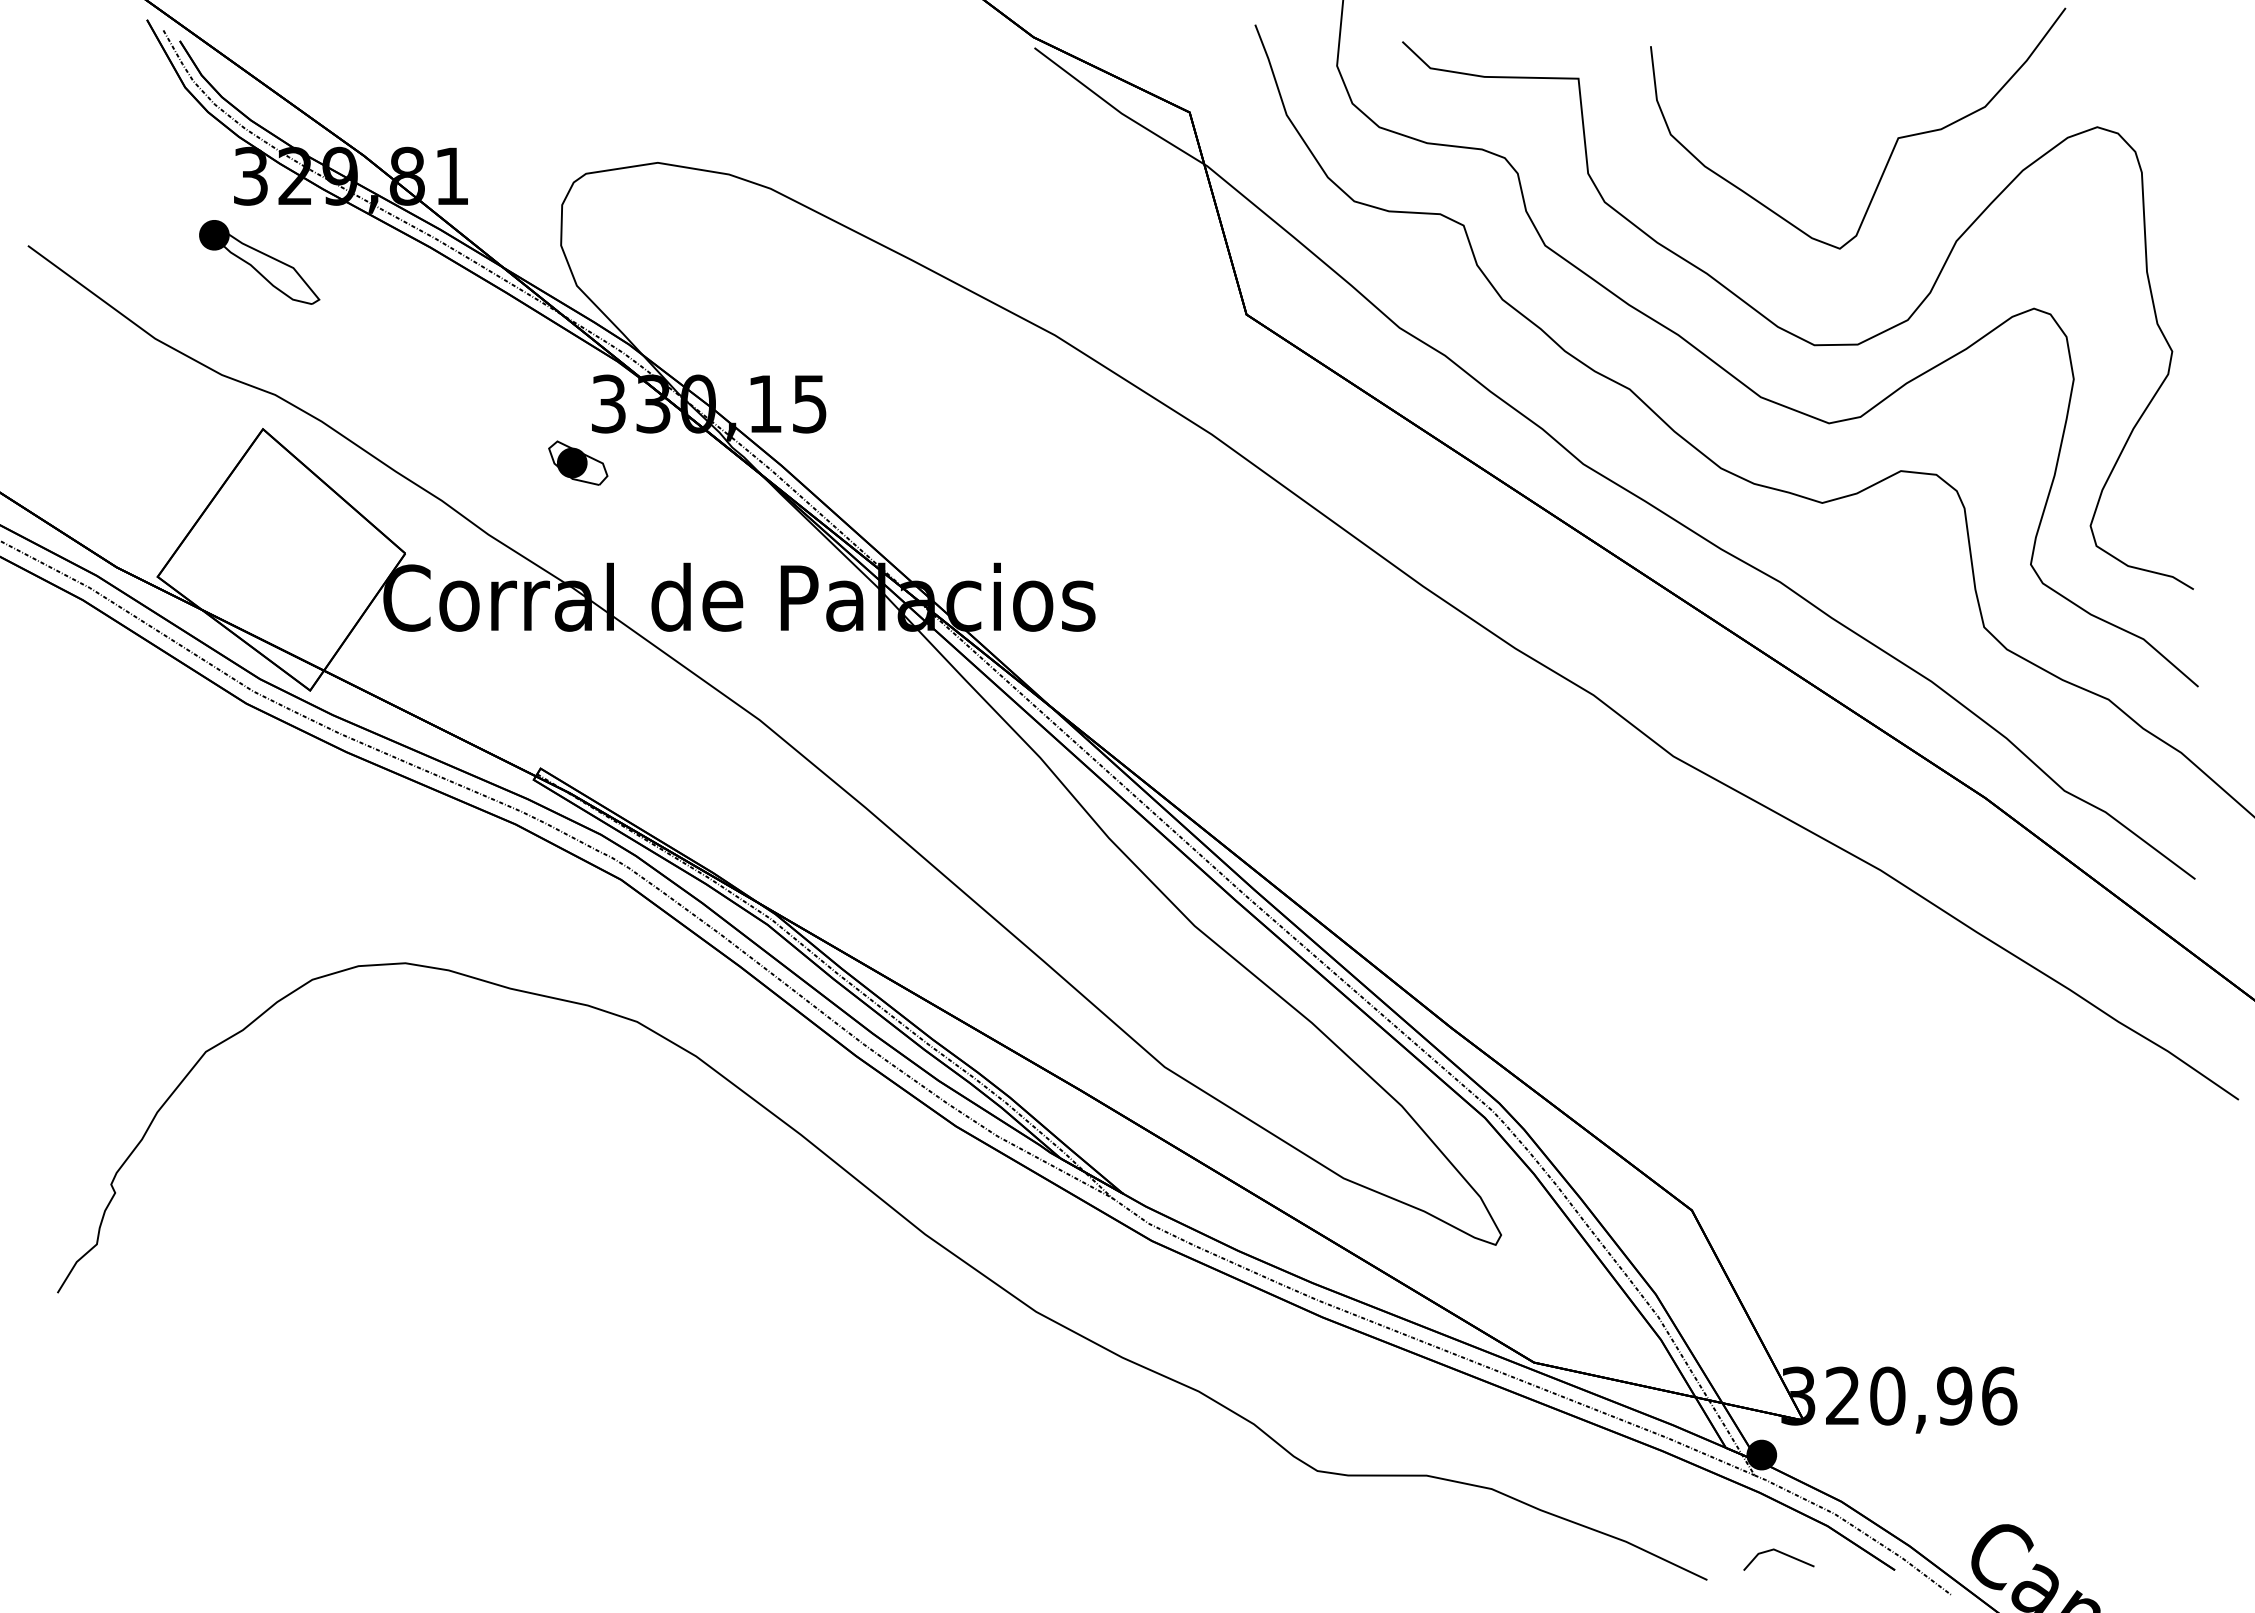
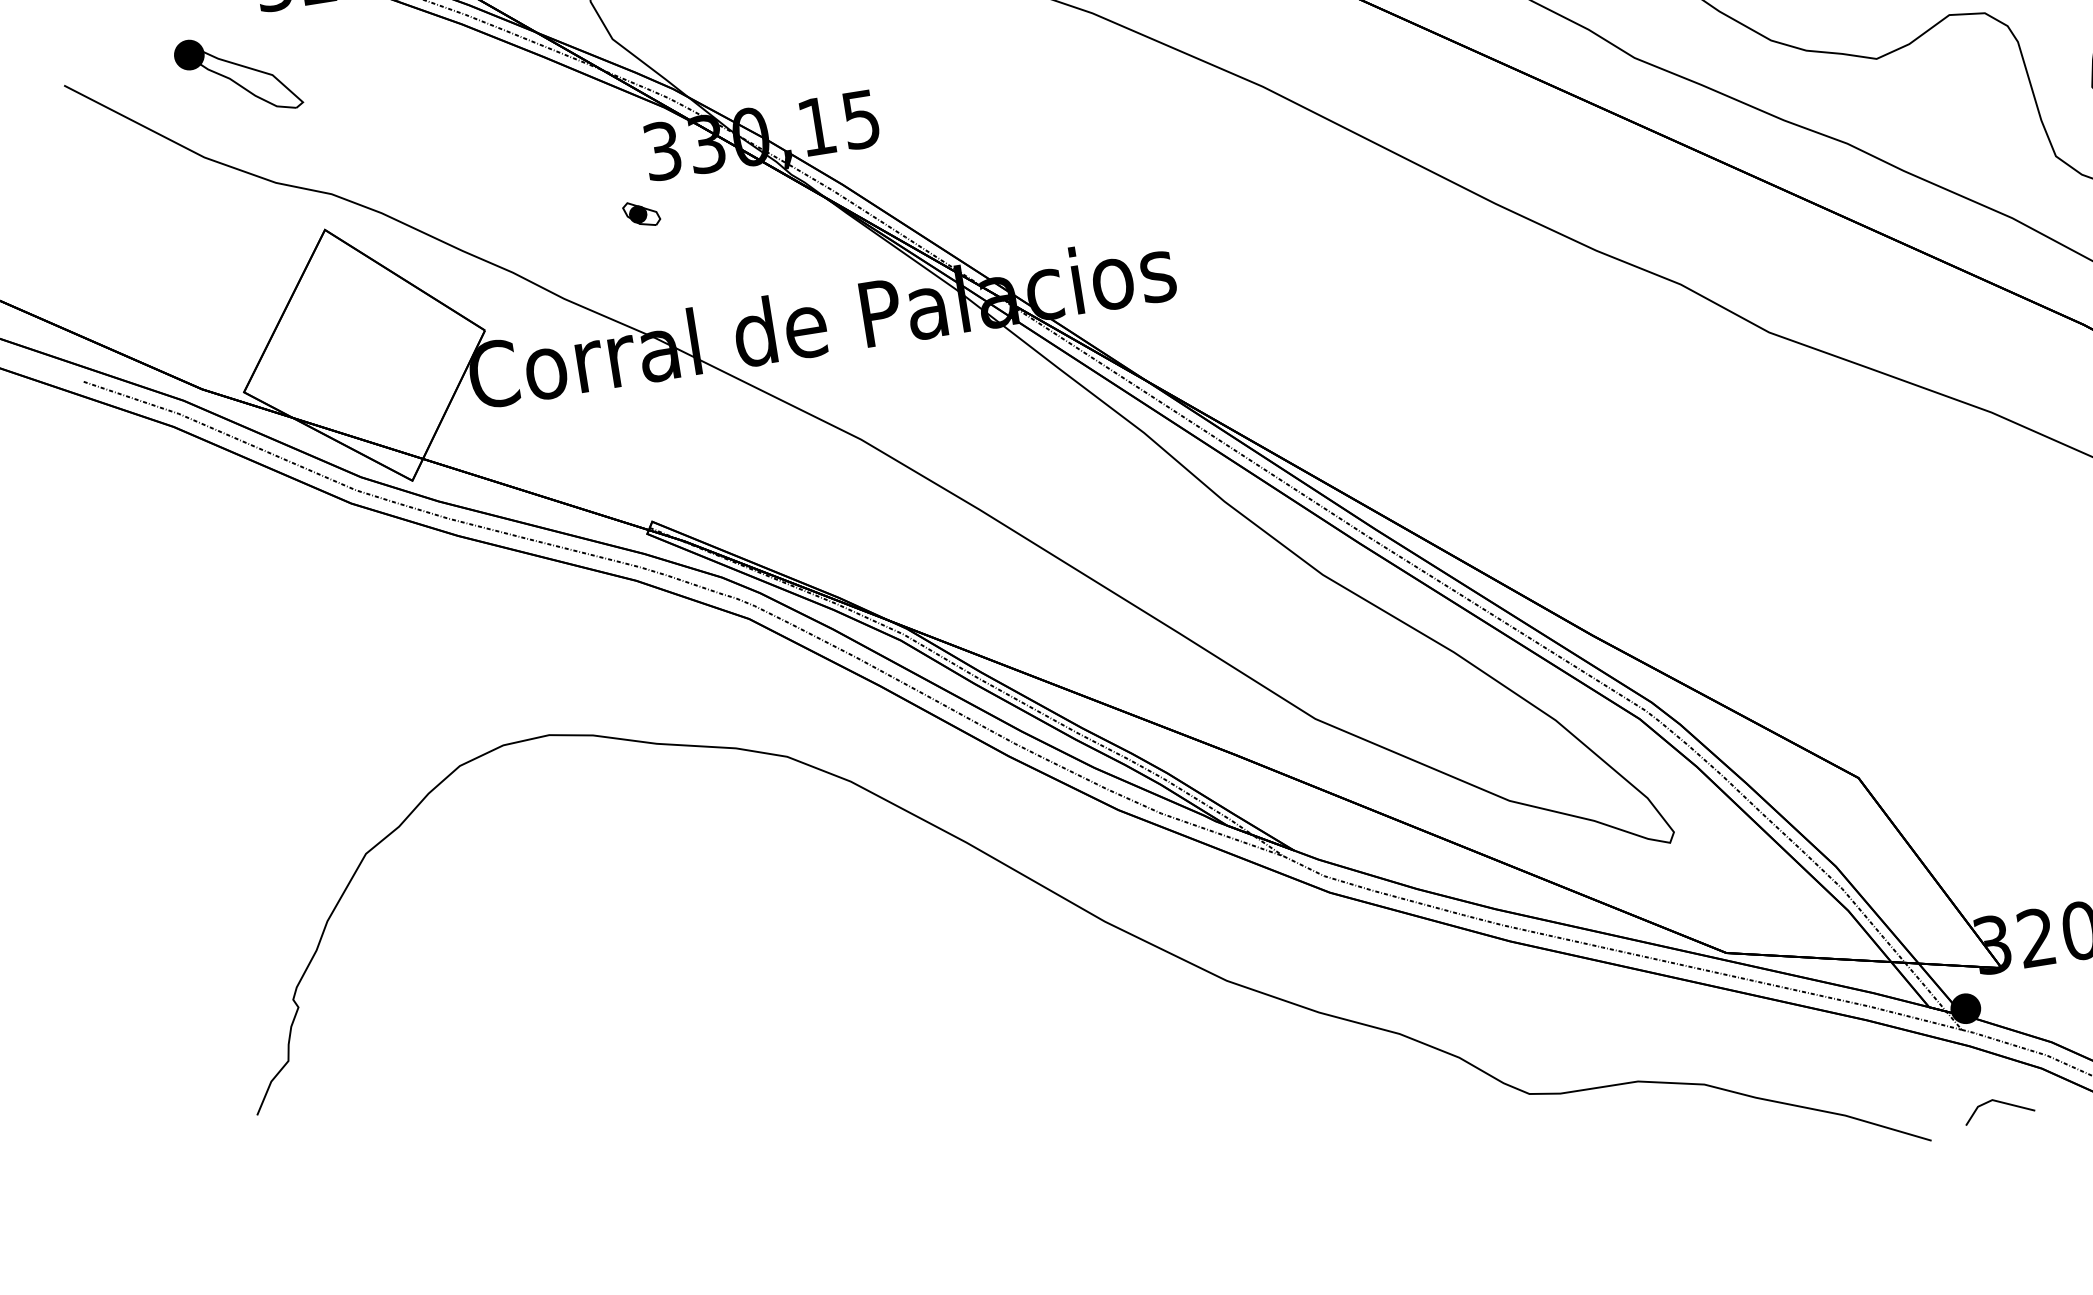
part: (259, 262) -> (238, 74), moved
part: (578, 462) -> (641, 213), size x0.6

